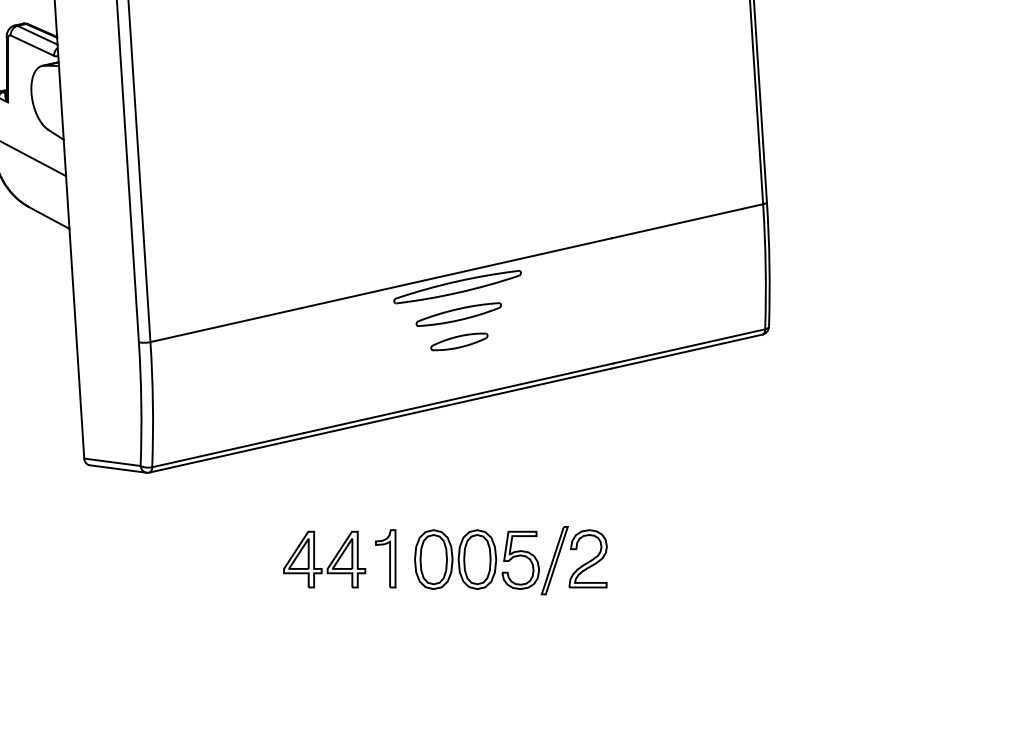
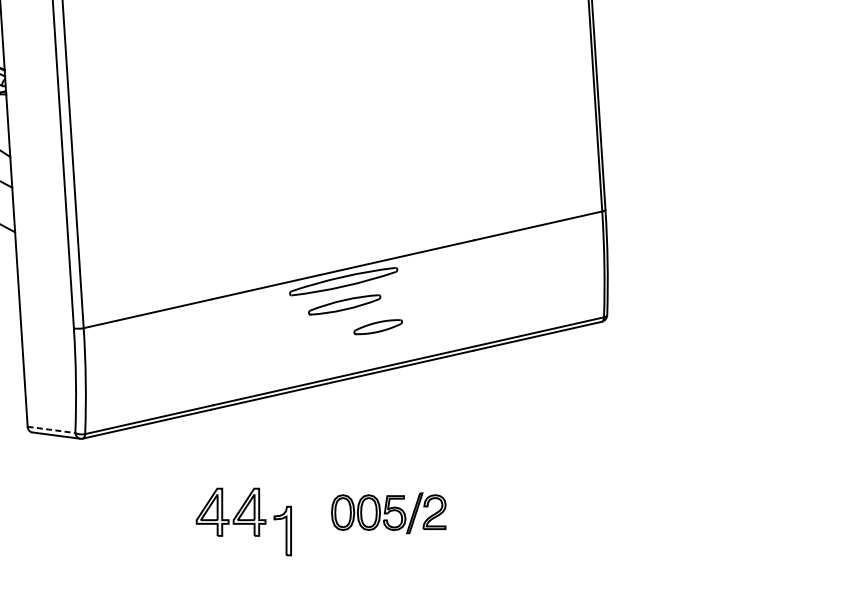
part: (459, 341) -> (378, 326), moved
line: (112, 462) -> (51, 430), solid -> dashed
part: (385, 558) -> (282, 530), moved
part: (510, 560) -> (388, 513), size x0.7

